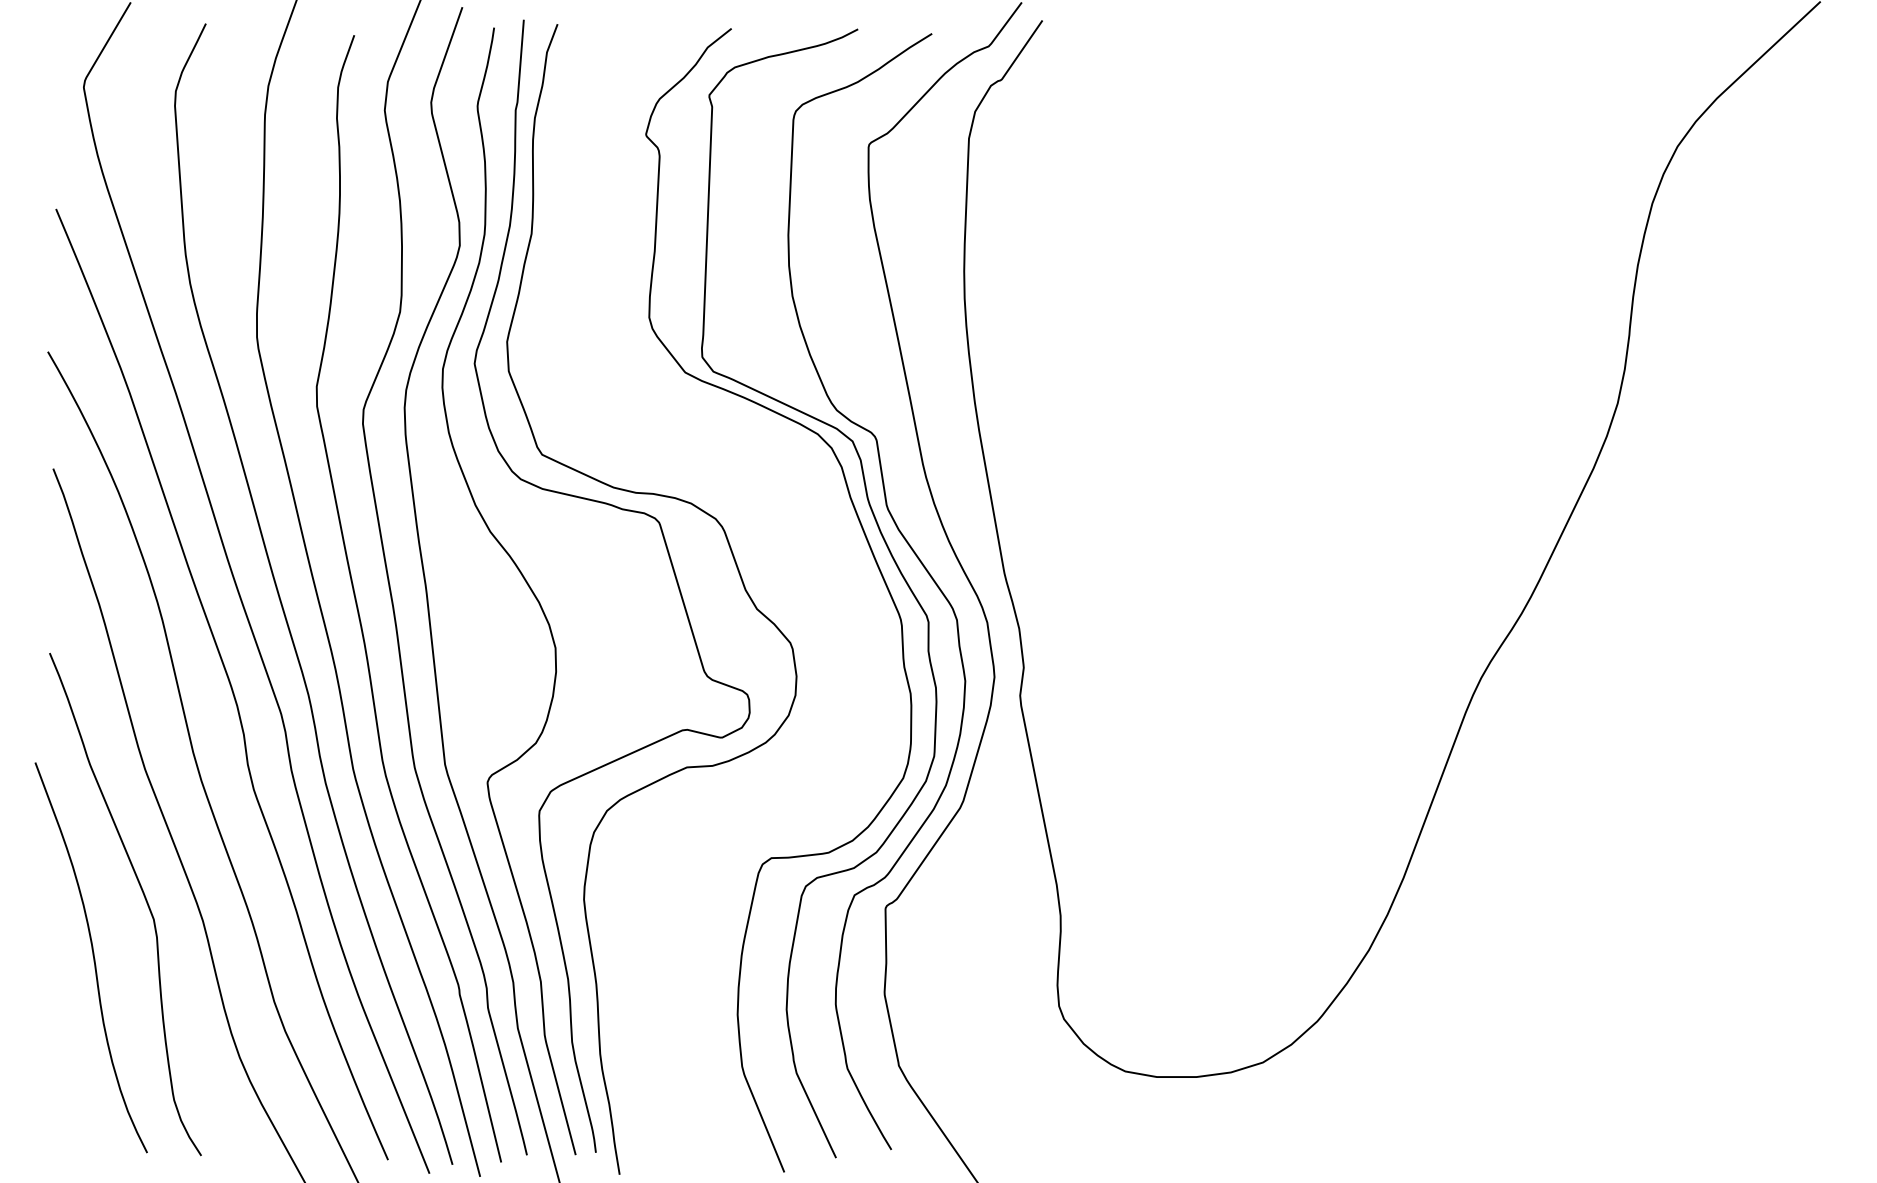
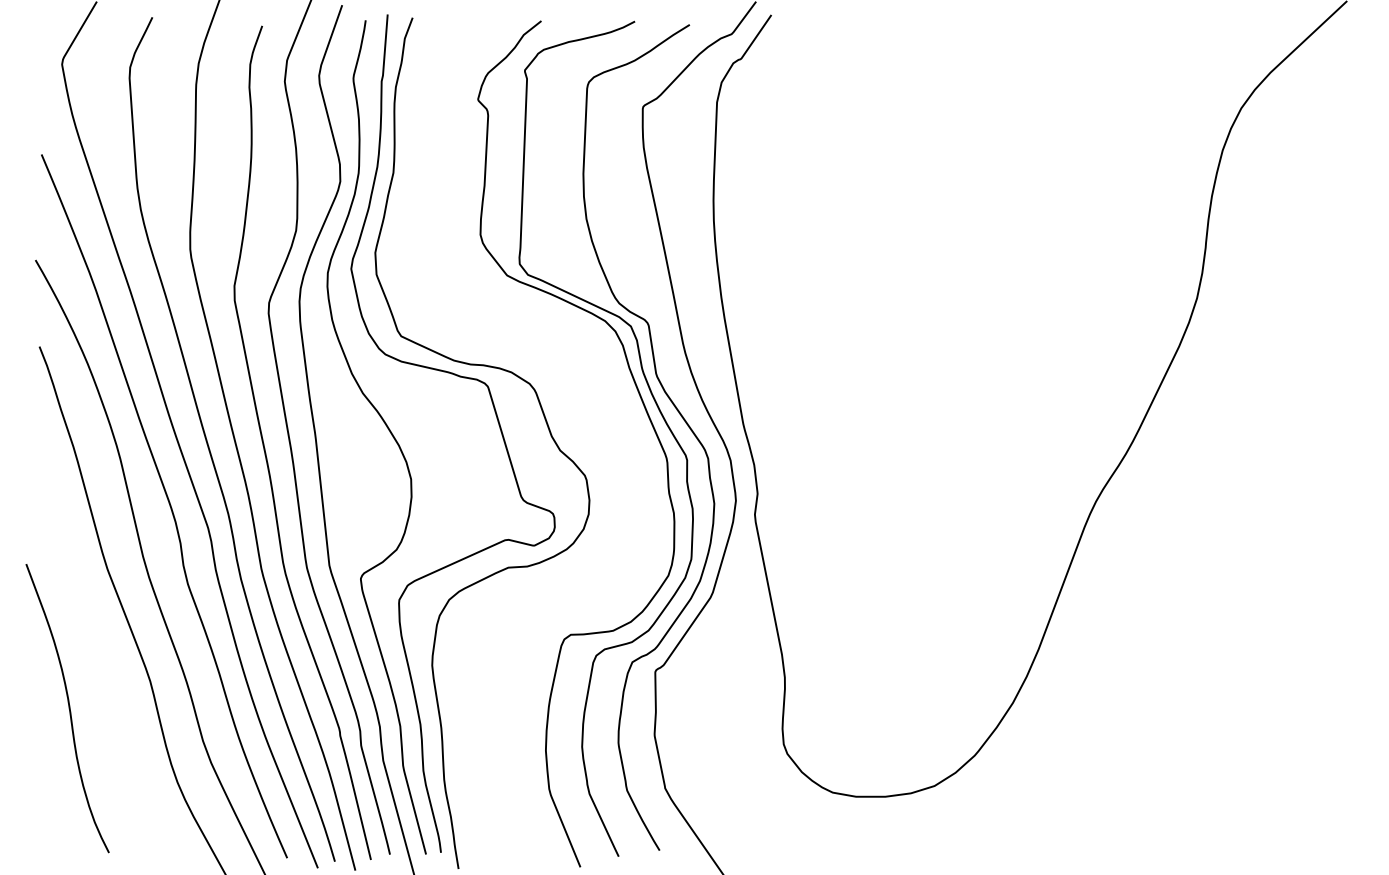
curve: (143, 896) -> (106, 663), removed

